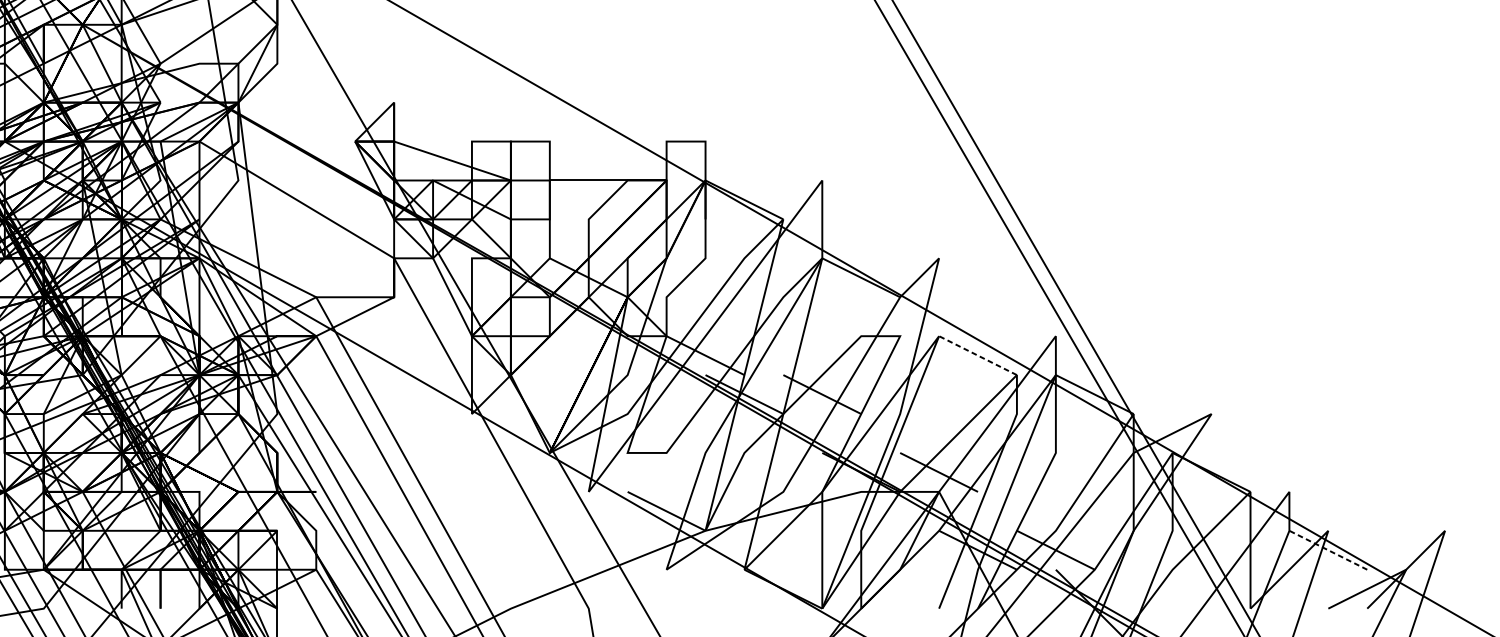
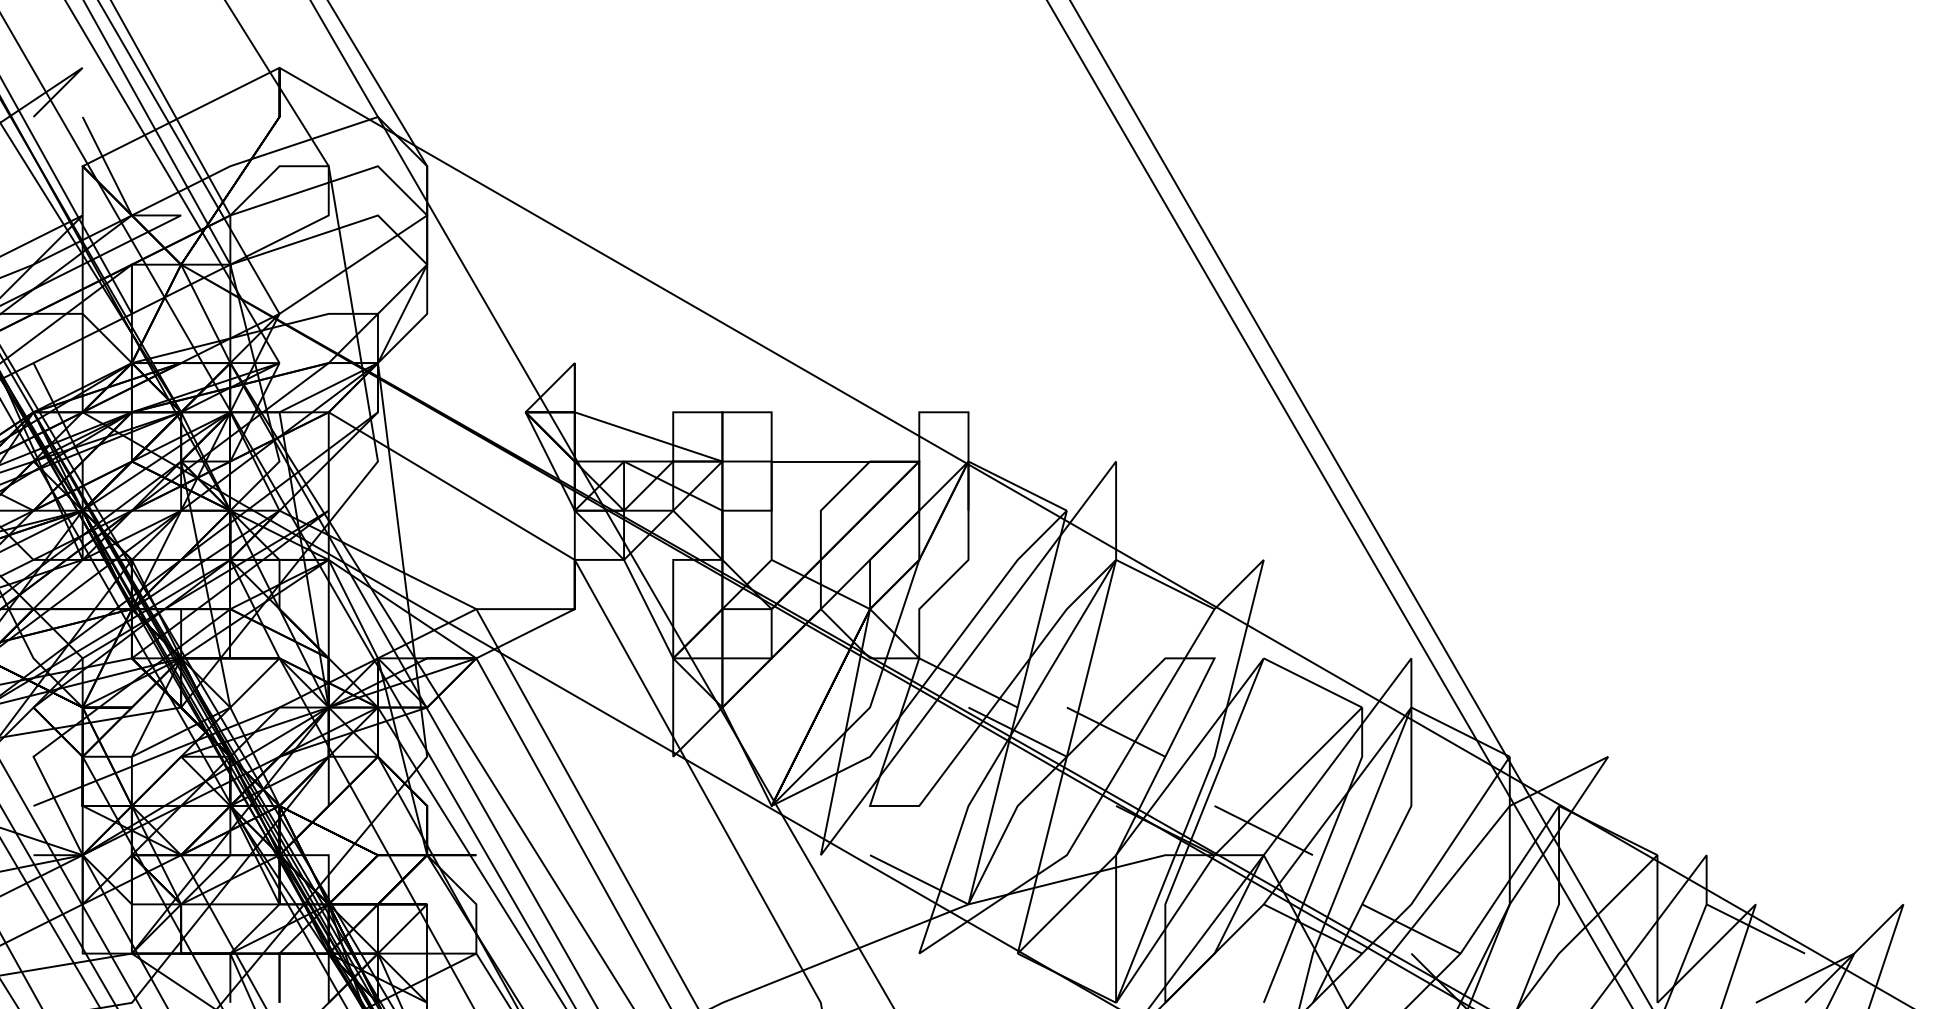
line: (977, 355) -> (1312, 682), dashed -> solid
line: (1328, 549) -> (1755, 928), dashed -> solid

